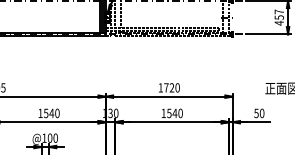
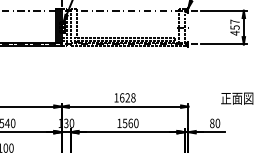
text: (171, 87) -> (127, 97), 1720 -> 1628
text: (256, 112) -> (212, 122), 50 -> 80
text: (174, 113) -> (130, 123), 1540 -> 1560

